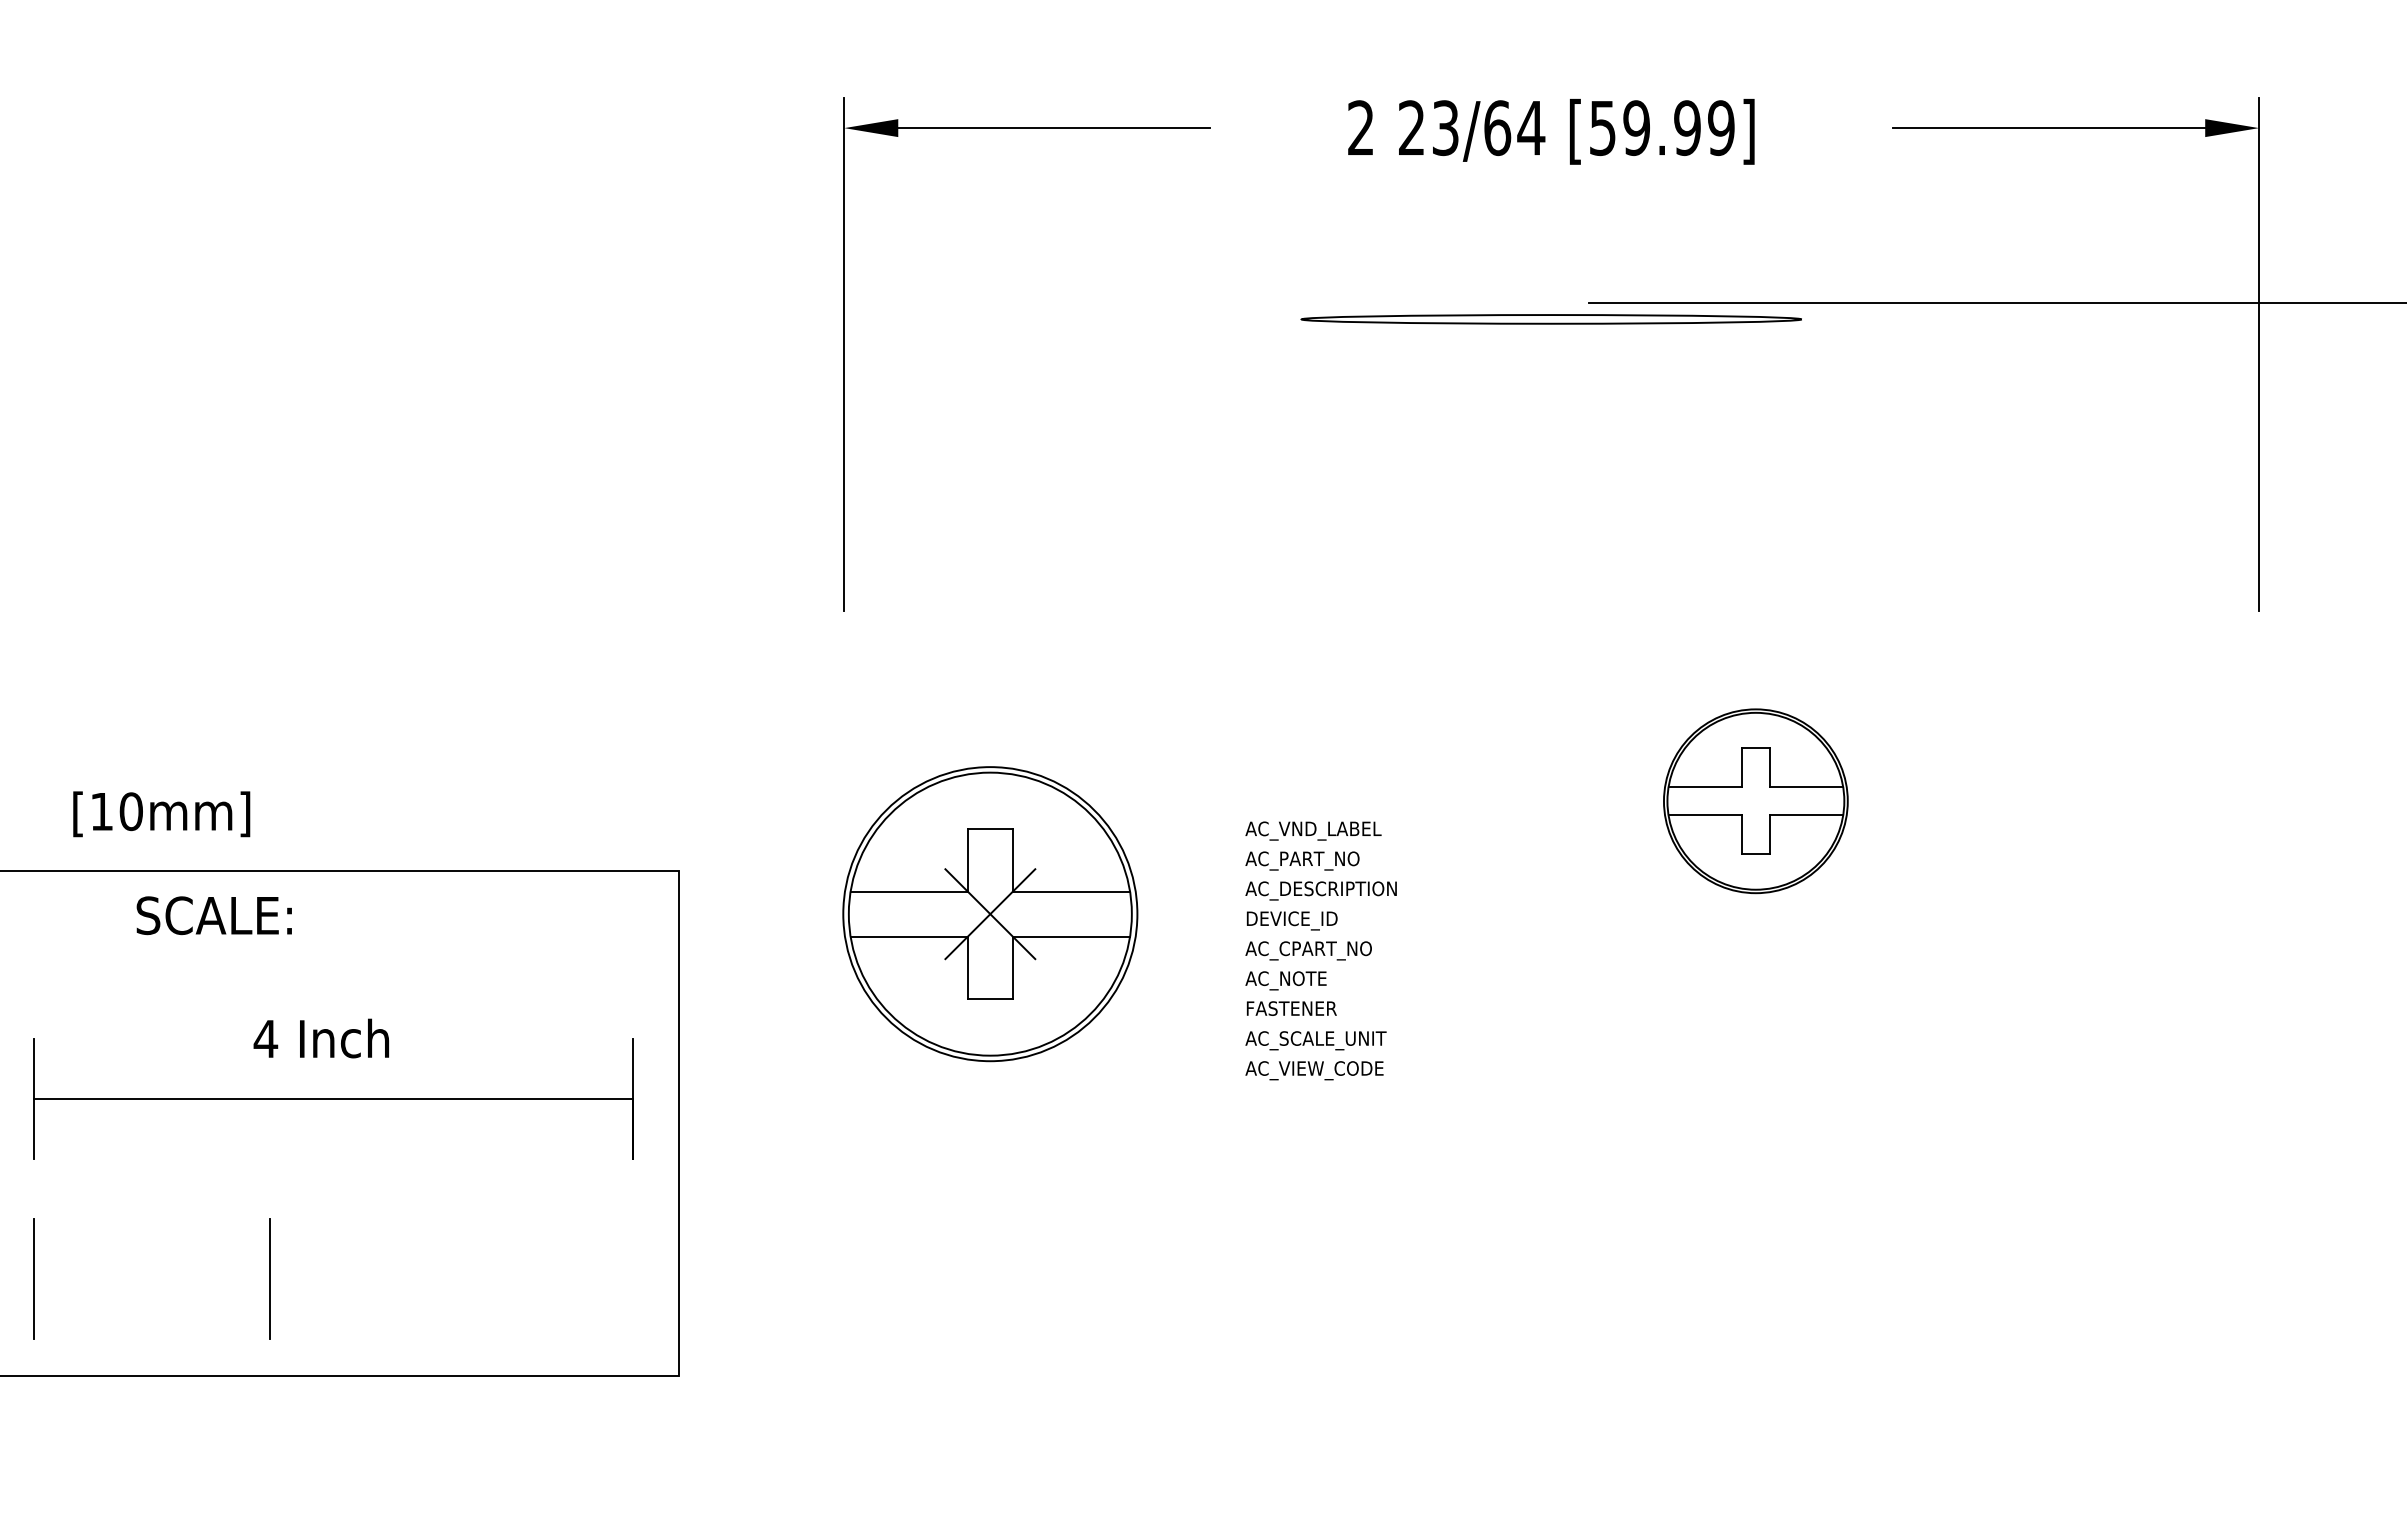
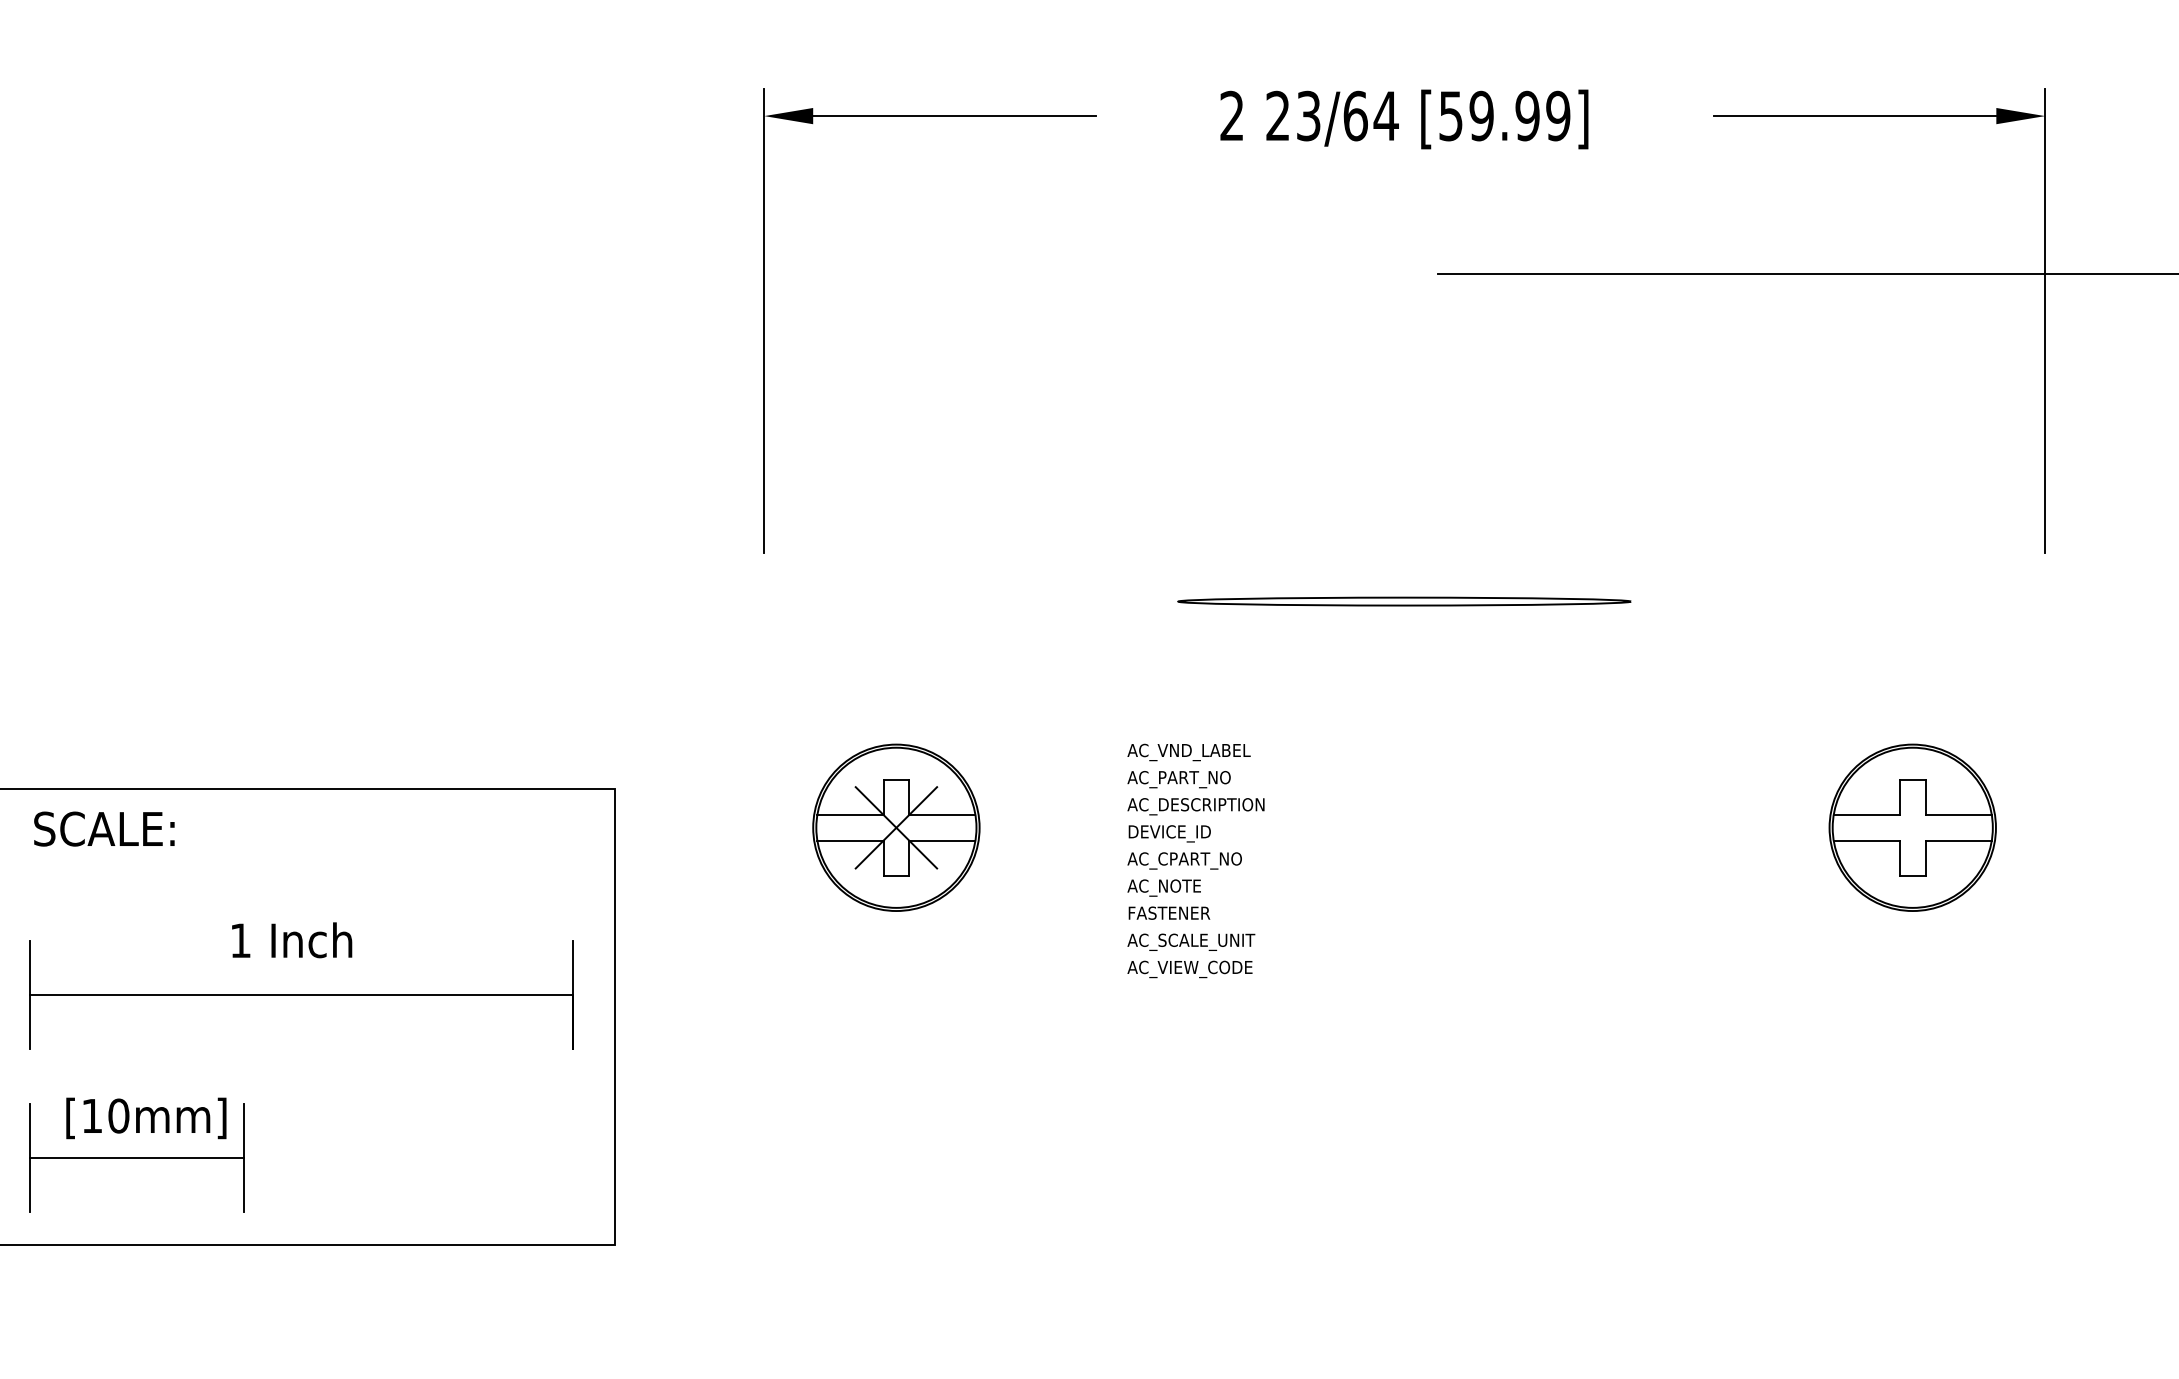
circle: (1550, 319) -> (1403, 601), moved
part: (1755, 801) -> (1912, 828), moved
text: (161, 814) -> (146, 1118), moved
part: (989, 914) -> (895, 828), size x0.62
text: (213, 915) -> (103, 828), moved
text: (265, 1038) -> (240, 940), 4 -> 1
line: (151, 1278) -> (137, 1157), added

